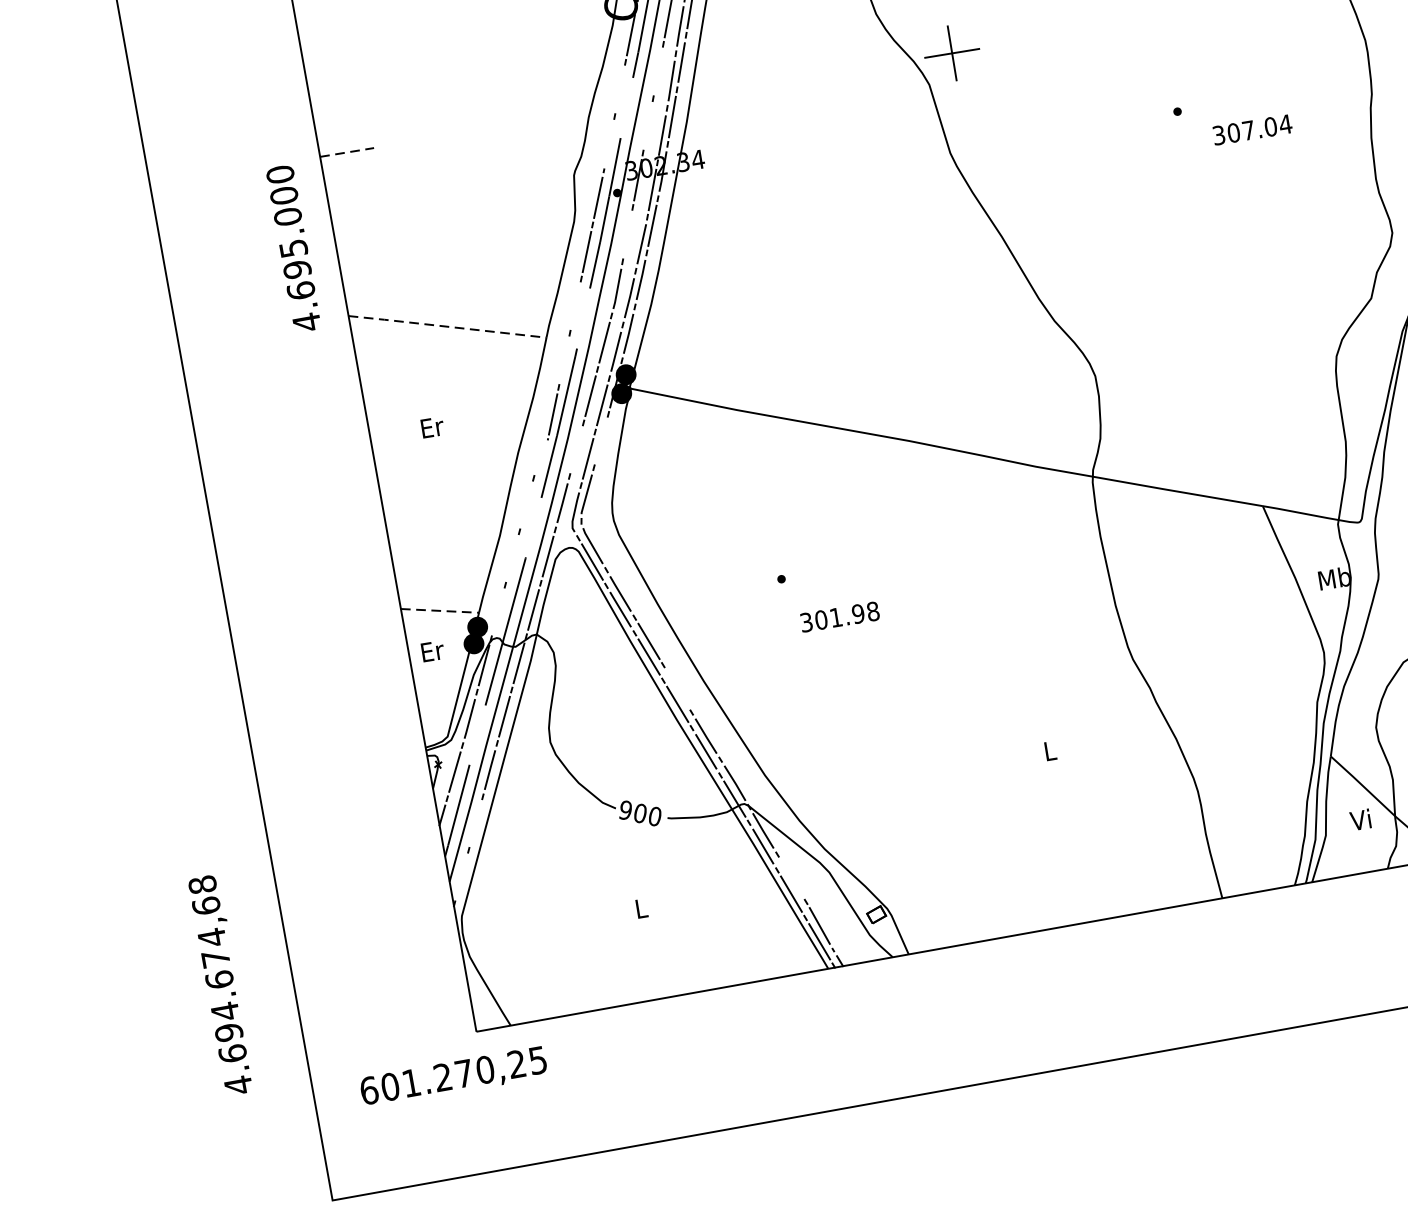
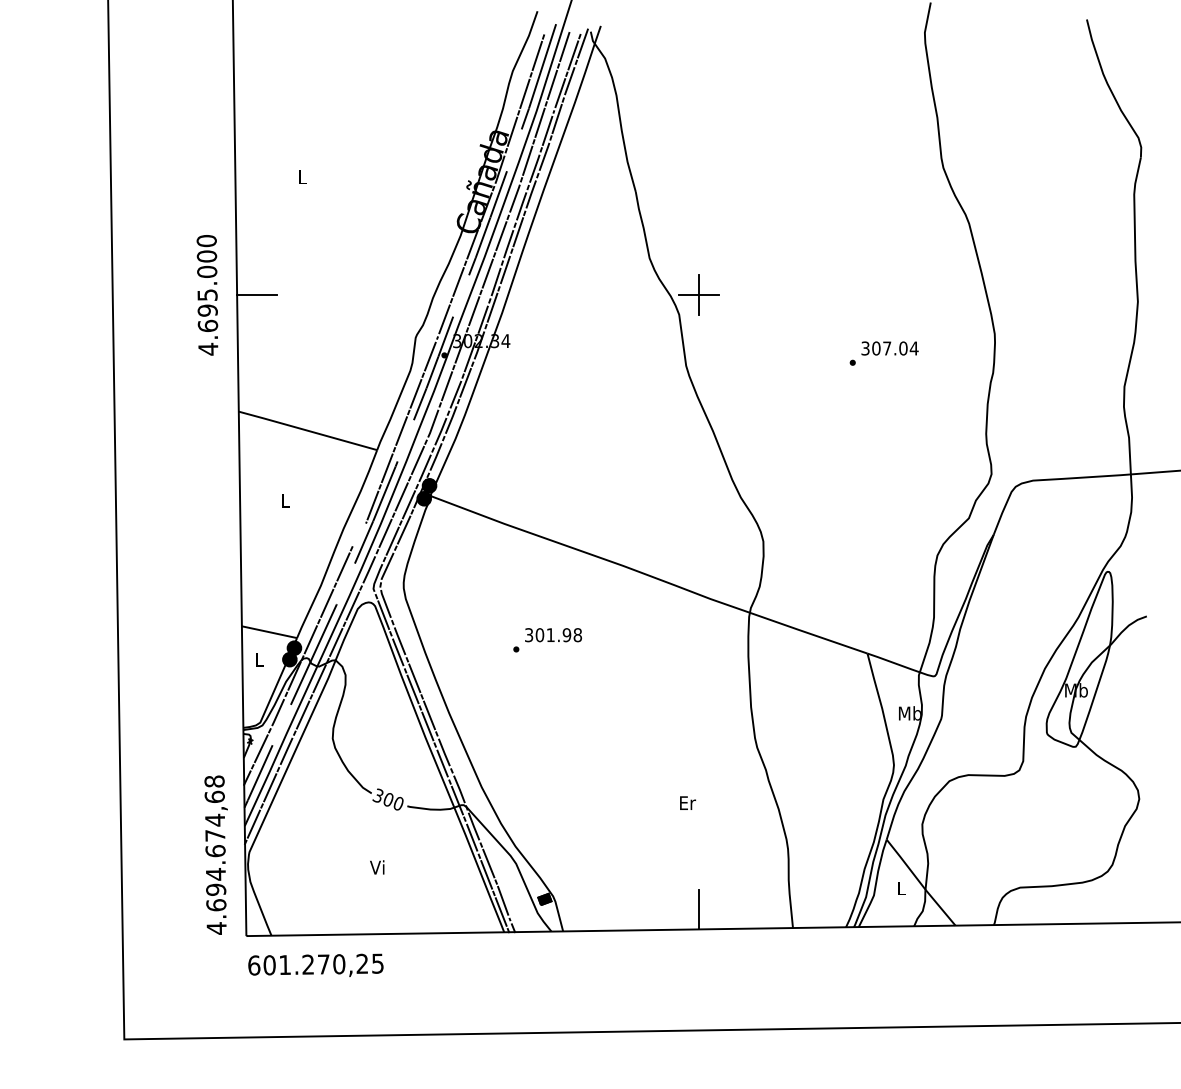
line: (657, 71) -> (487, 273), added
line: (619, 88) -> (458, 281), added
line: (648, 126) -> (474, 311), added
text: (1251, 130) -> (889, 348), moved
line: (609, 143) -> (444, 319), added
line: (346, 153) -> (256, 295), dashed -> solid
line: (628, 234) -> (447, 386), added
text: (293, 248) -> (207, 295), moved
line: (575, 305) -> (401, 430), added
line: (448, 326) -> (308, 430), dashed -> solid
line: (563, 360) -> (386, 468), added
text: (432, 427) -> (285, 500), Er -> L
line: (600, 440) -> (403, 529), added
line: (576, 448) -> (385, 532), added
line: (526, 504) -> (343, 566), added
line: (512, 557) -> (327, 602), added
line: (440, 611) -> (269, 632), dashed -> solid
line: (497, 611) -> (310, 639), added
text: (839, 617) -> (553, 635), moved
text: (432, 650) -> (259, 659), Er -> L
line: (677, 688) -> (429, 715), added
text: (1051, 749) -> (688, 802), L -> Er
text: (624, 810) -> (377, 795), 900 -> 300
text: (1360, 820) -> (900, 888), Vi -> L
line: (476, 823) -> (270, 787), added
line: (460, 876) -> (253, 823), added
line: (791, 878) -> (488, 863), added
line: (1090, 893) -> (699, 909), added
text: (640, 908) -> (377, 867), L -> Vi
fill: (876, 914) -> (544, 899), added
text: (220, 984) -> (215, 854), moved
text: (452, 1075) -> (315, 964), moved

